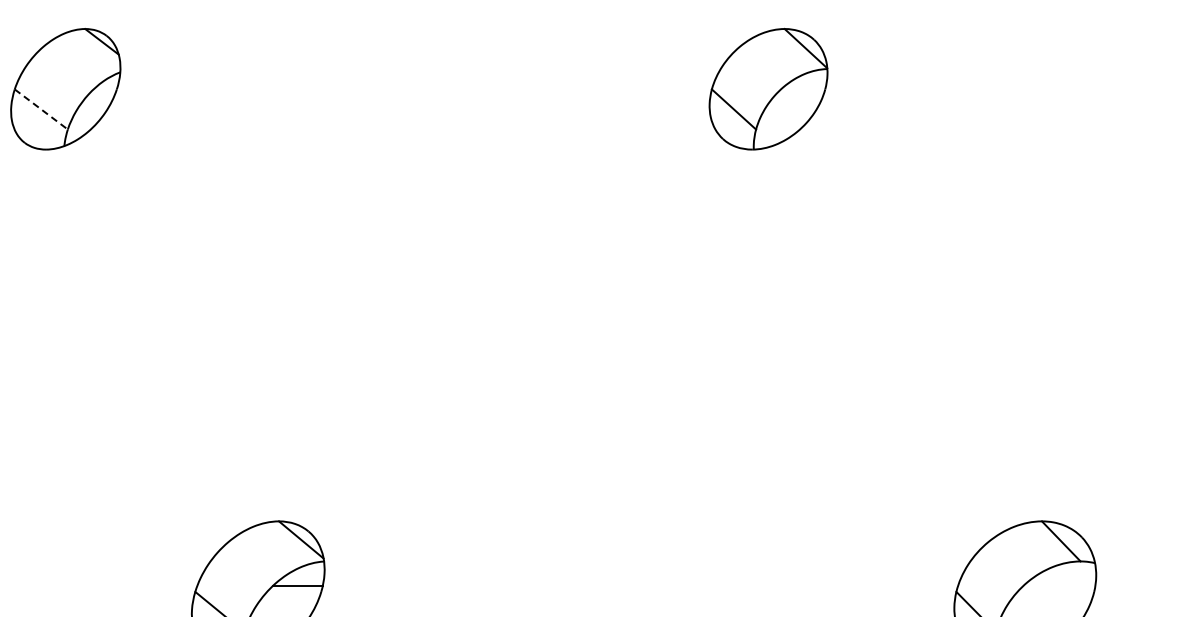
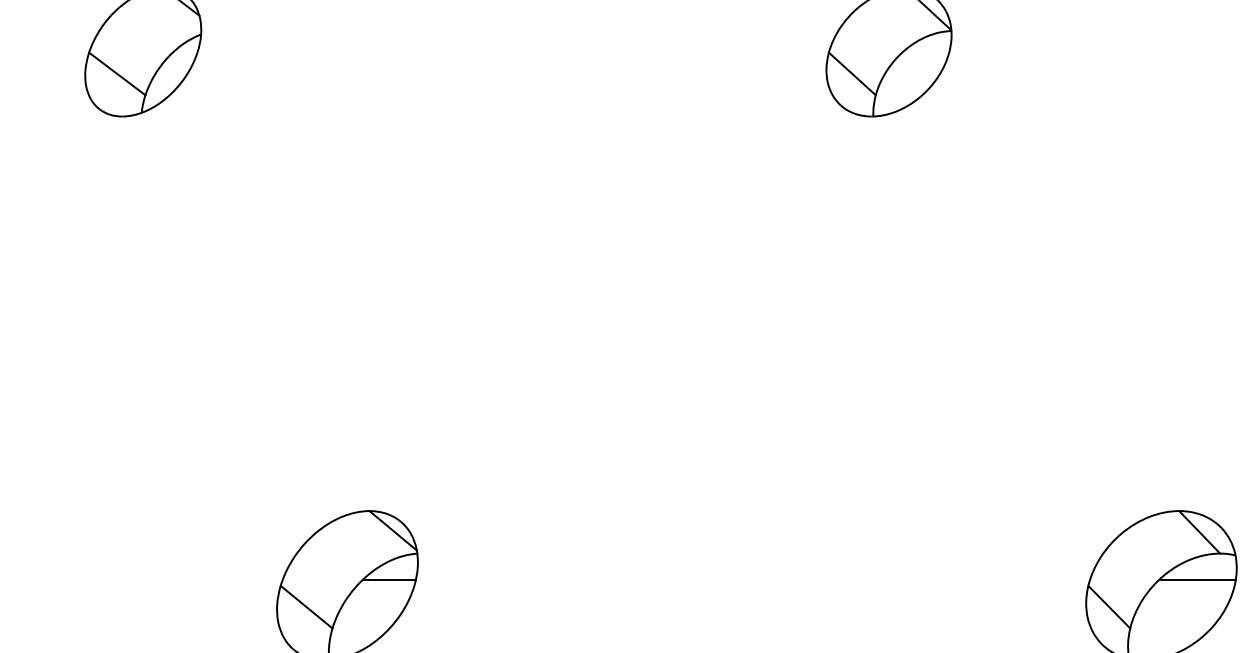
line: (41, 109) -> (117, 73), dashed -> solid
line: (1059, 585) -> (1197, 579), added

